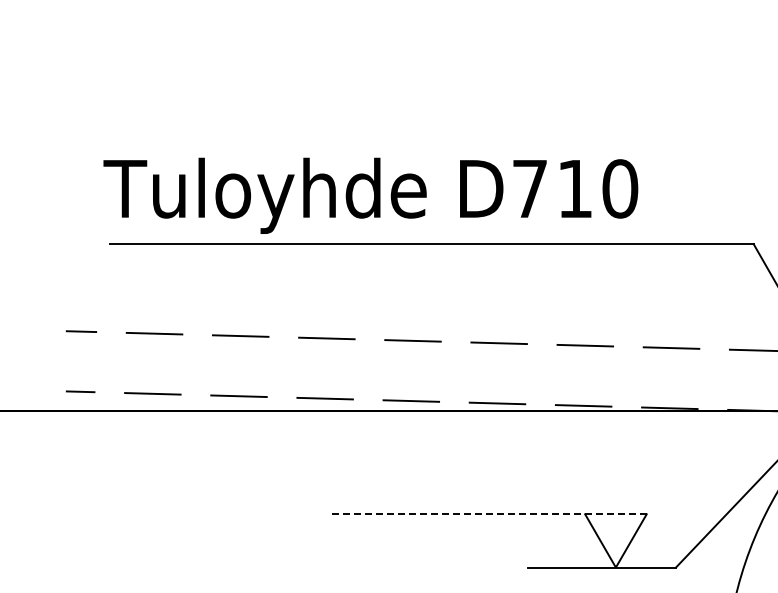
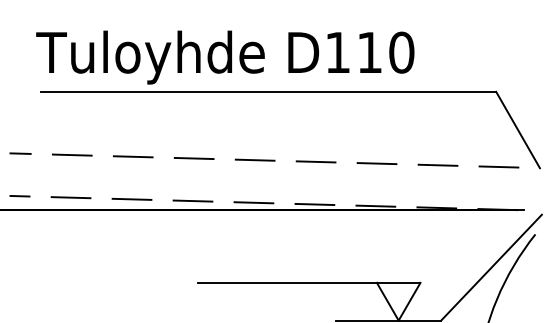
text: (529, 188) -> (337, 52), D710 -> D110
line: (489, 514) -> (309, 283), dashed -> solid

